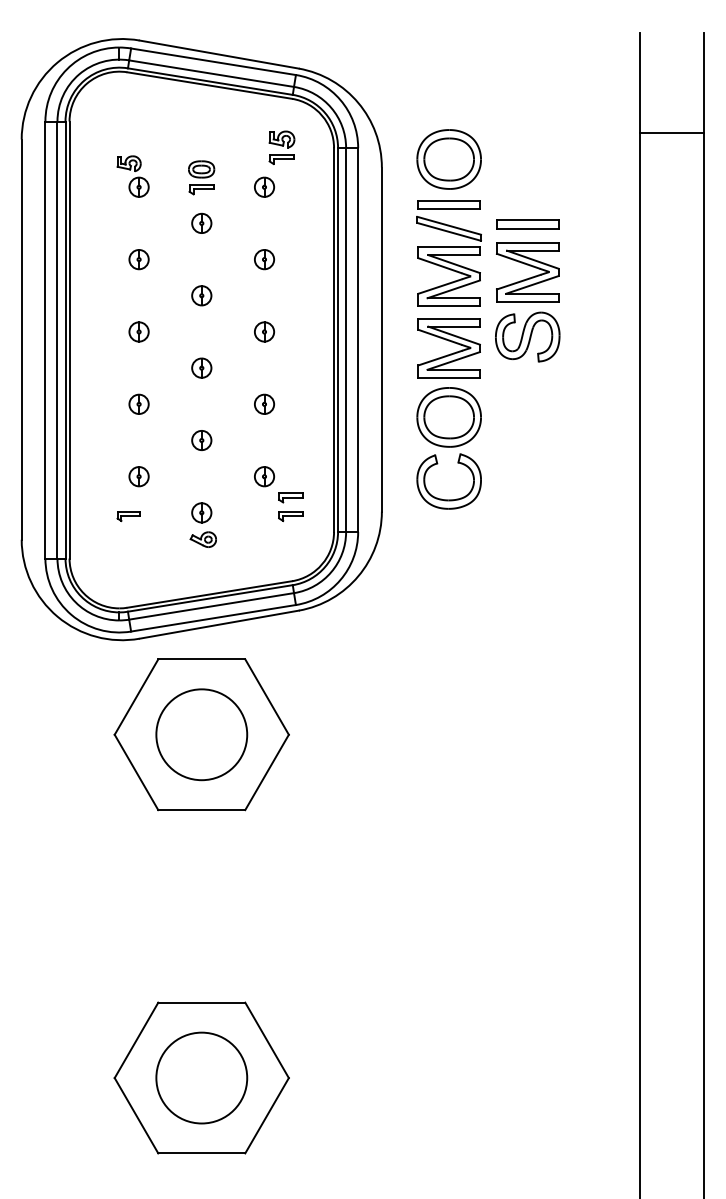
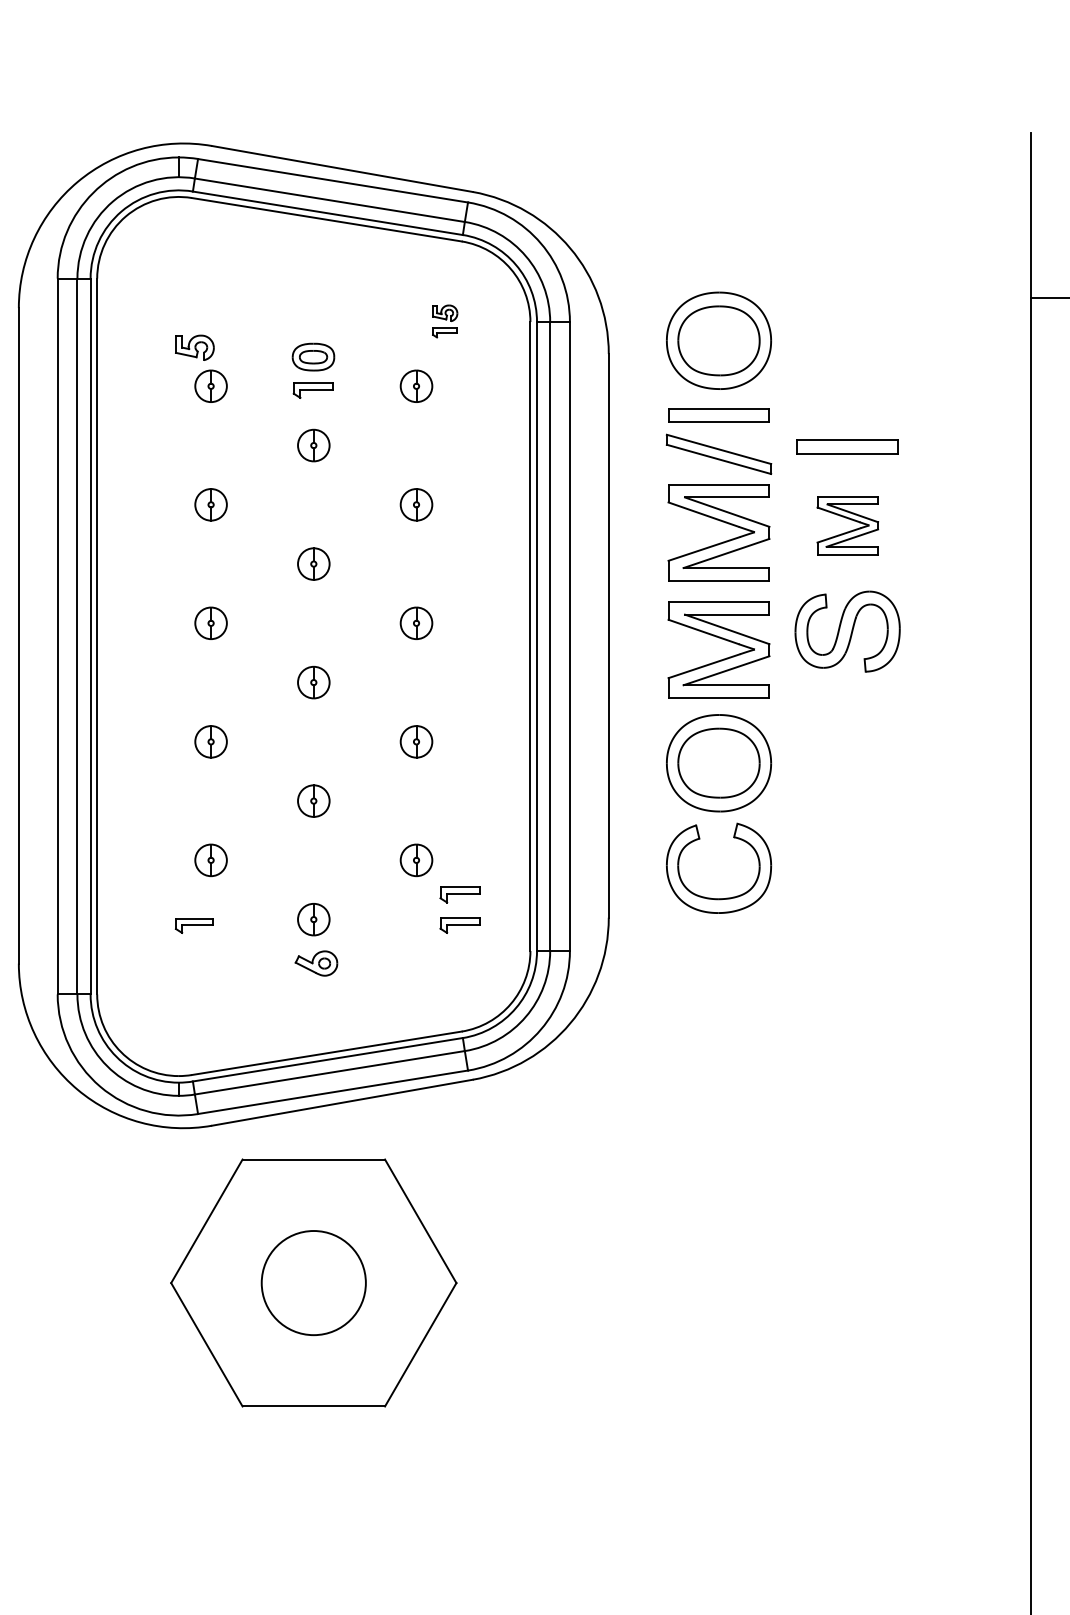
part: (281, 147) -> (444, 321), size x0.6
part: (527, 272) -> (847, 525), size x0.6
circle: (201, 734) -> (313, 1282), size x0.7

